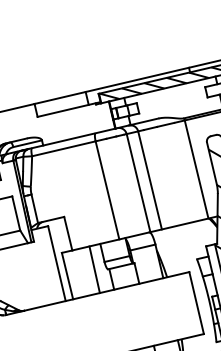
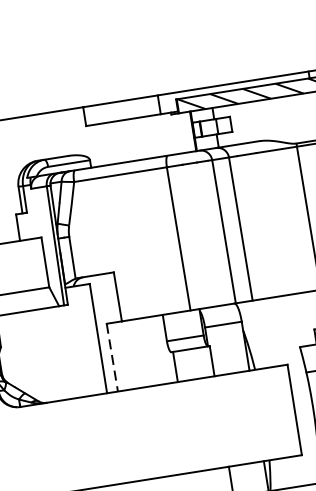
line: (94, 269) -> (151, 351), removed
line: (67, 276) -> (112, 358), solid -> dashed

